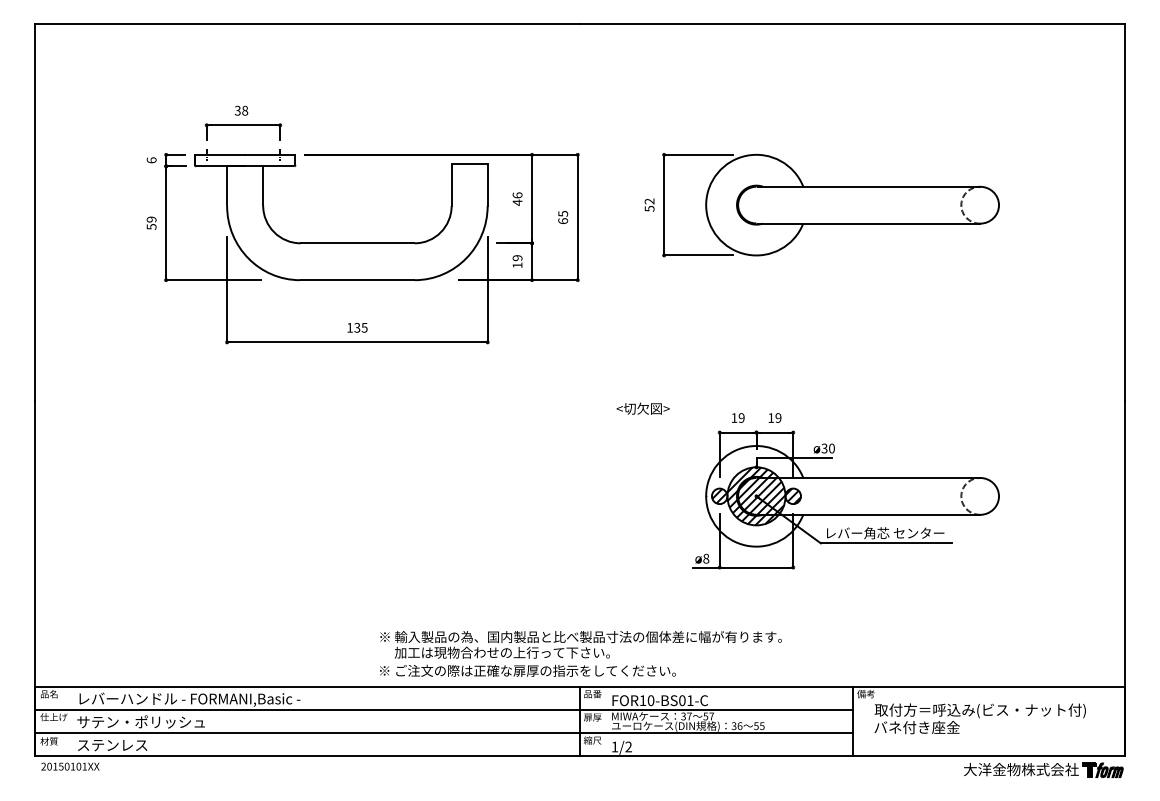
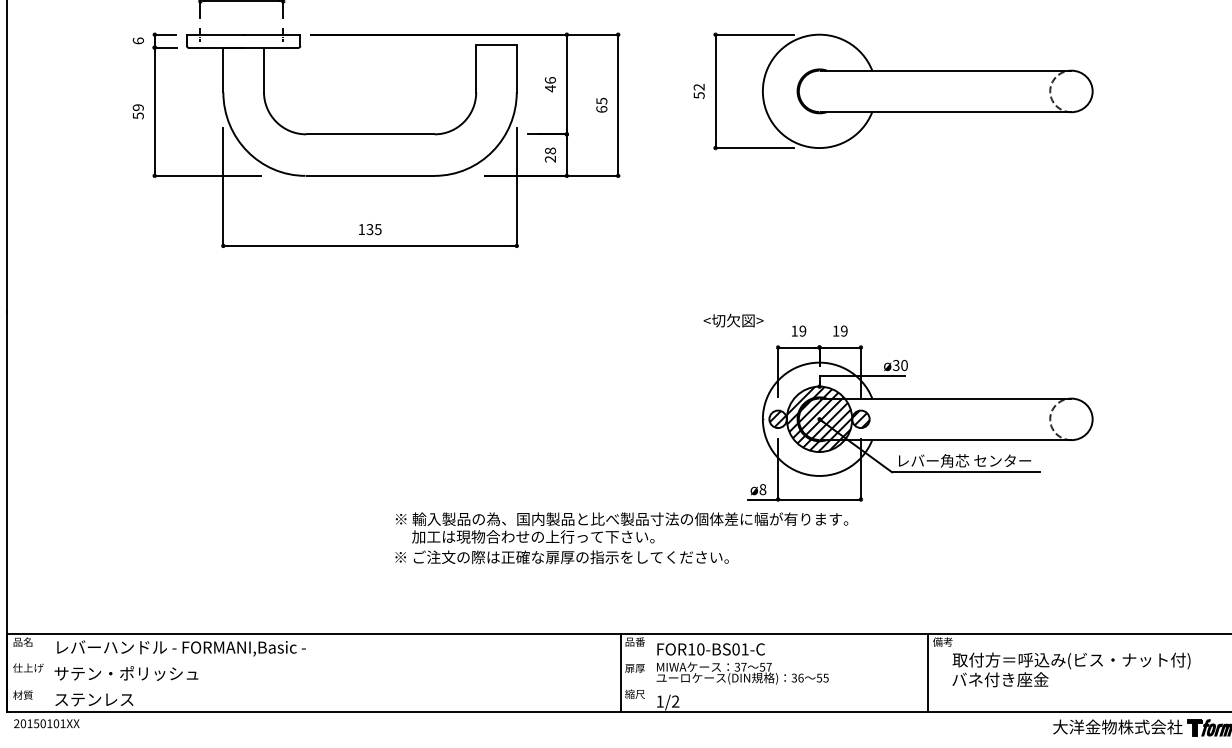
text: (517, 261) -> (550, 154), 19 -> 28
text: (642, 408) -> (732, 320), moved
text: (580, 653) -> (621, 537), moved
line: (443, 710) -> (467, 660), removed
line: (443, 733) -> (467, 686), removed

